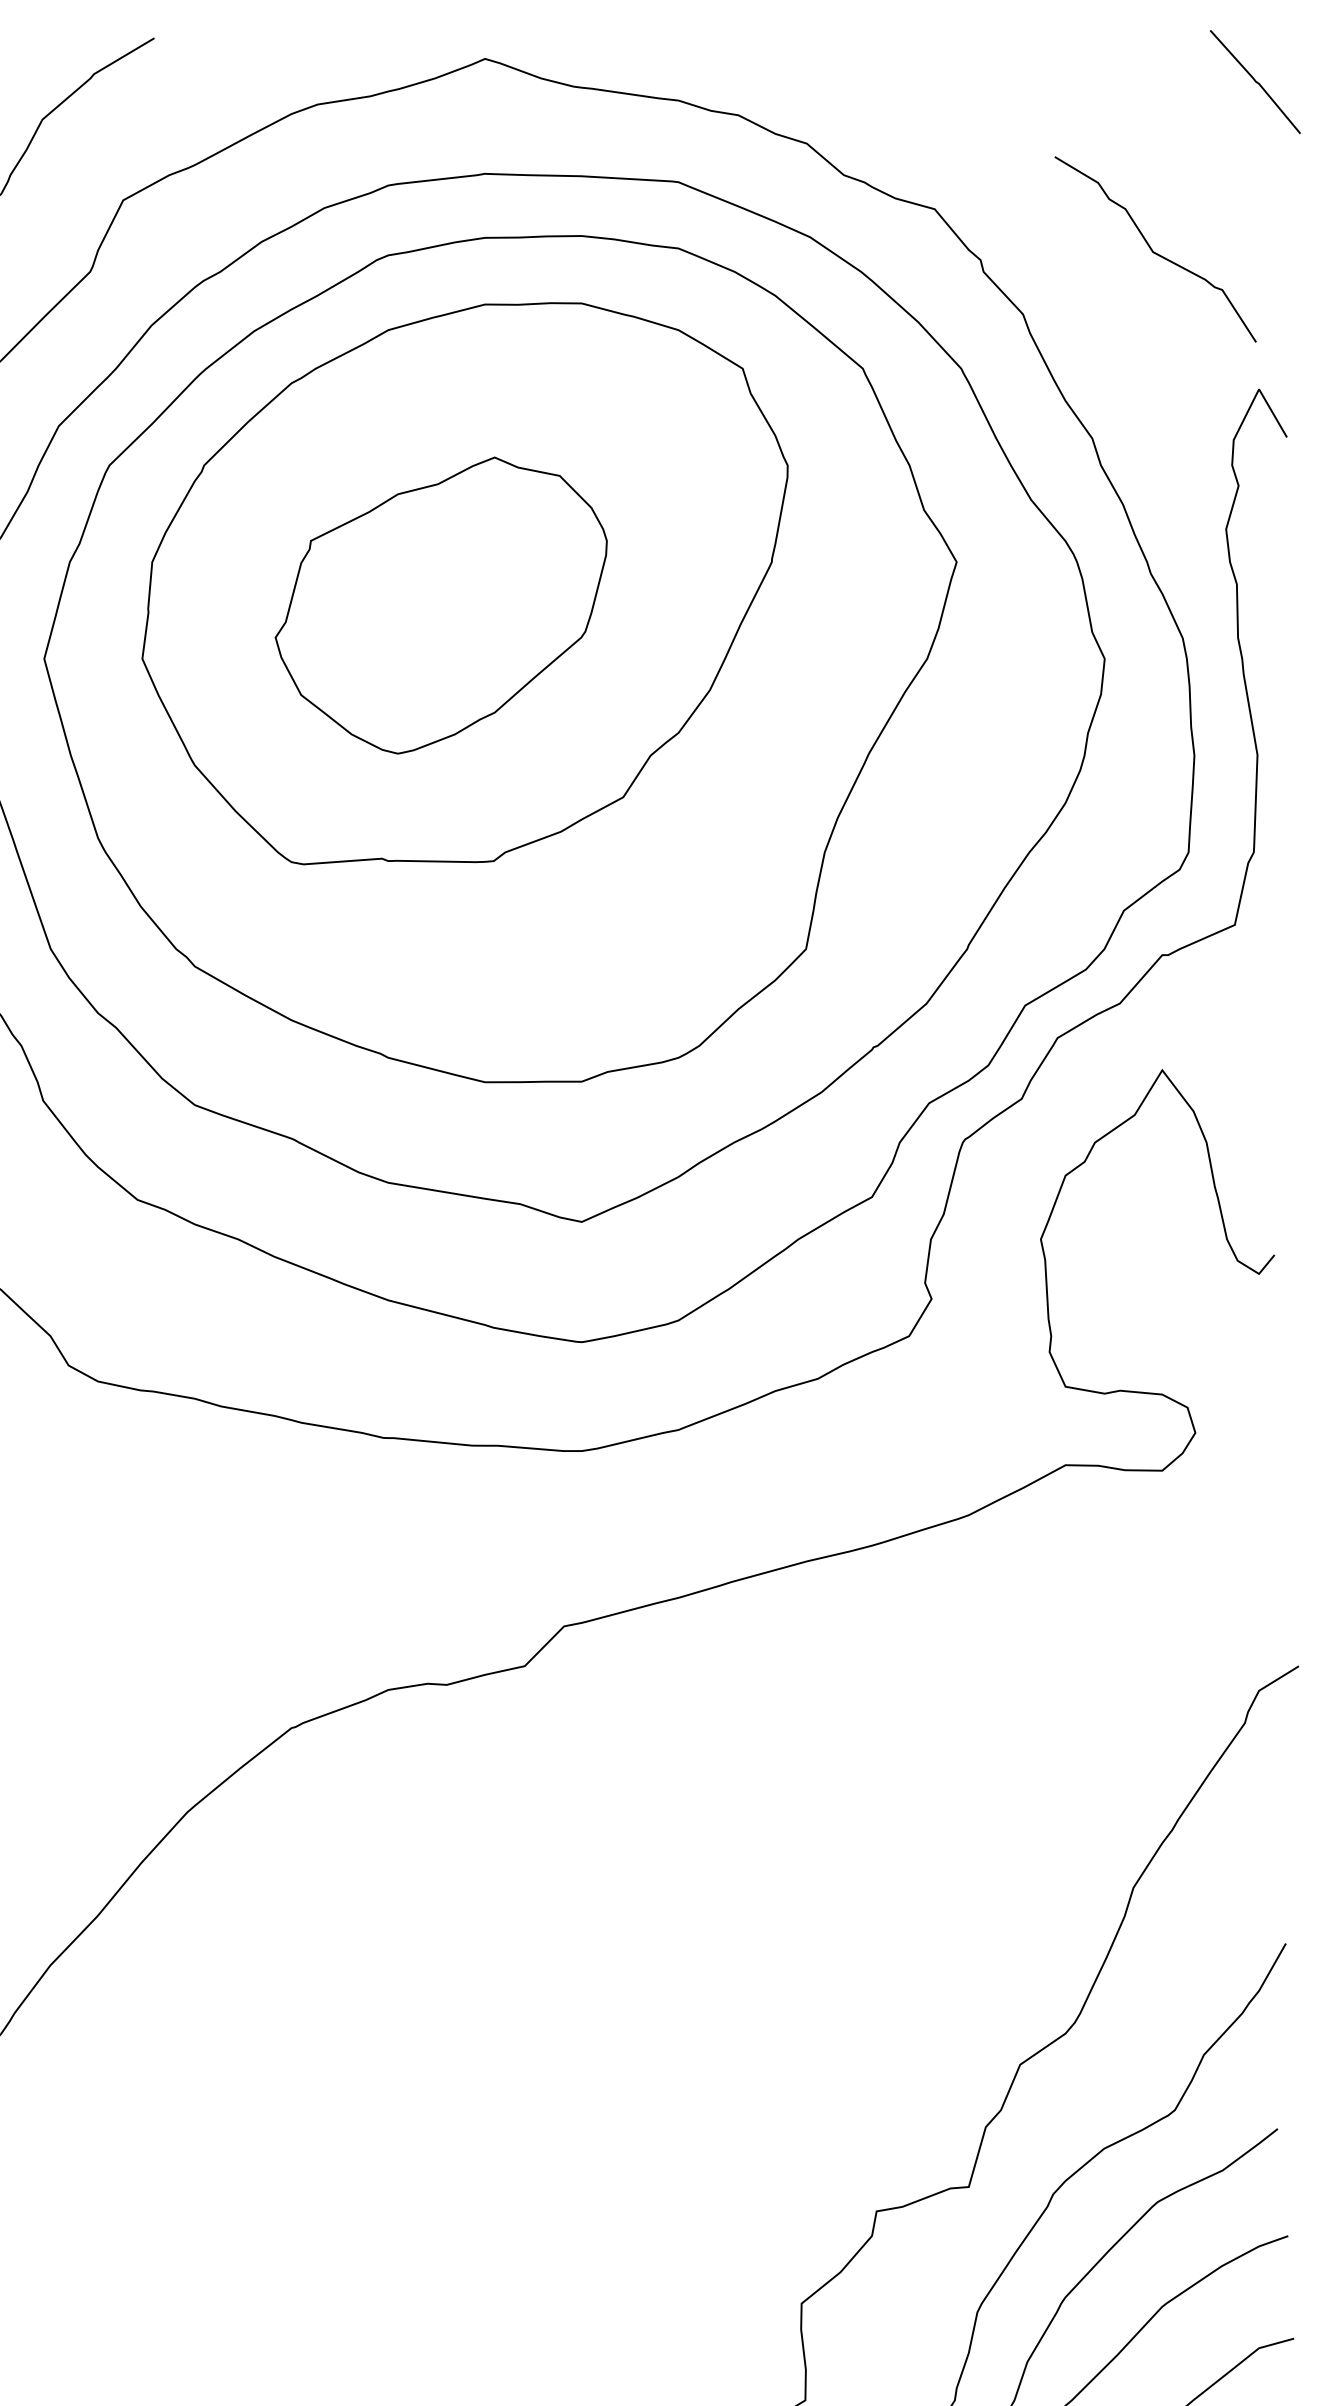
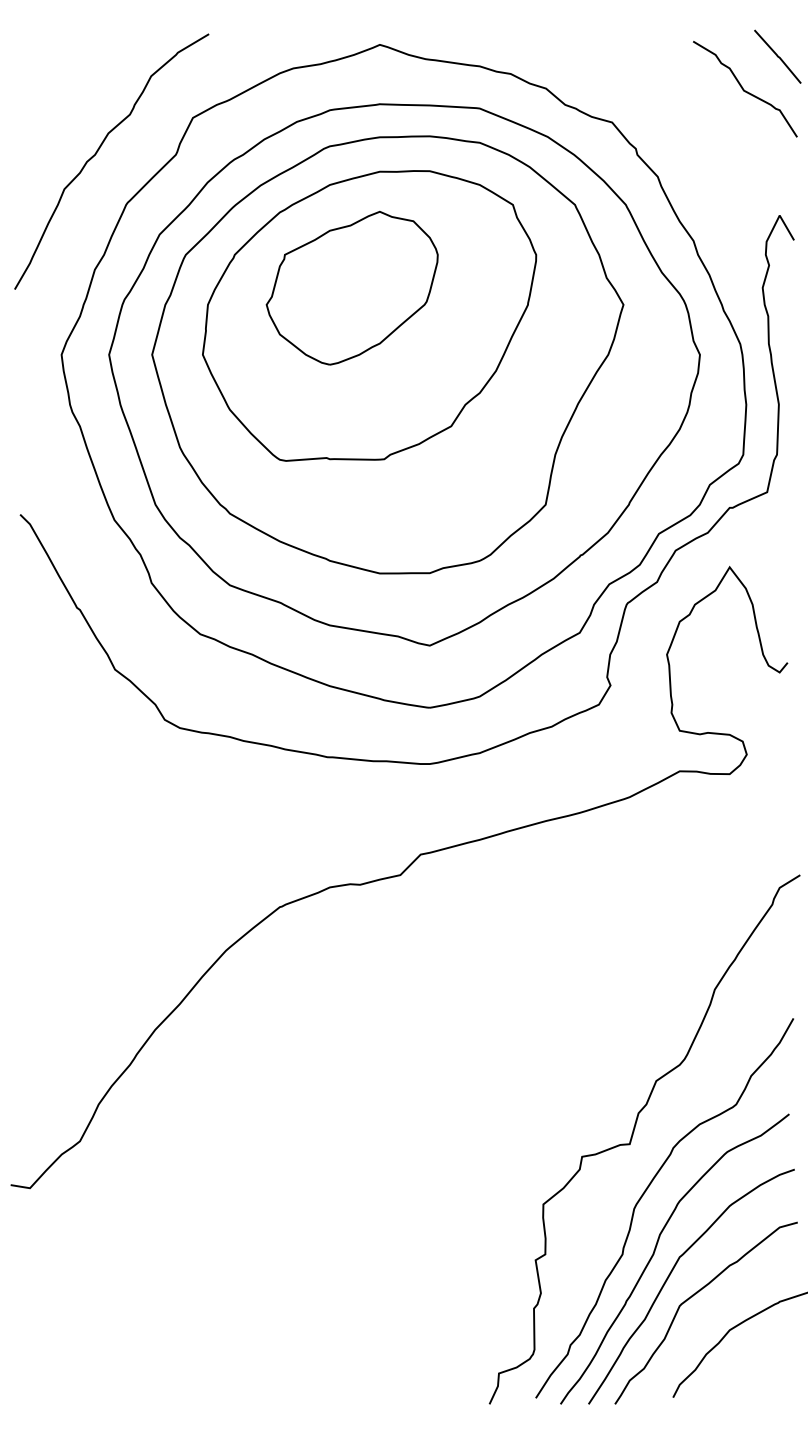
curve: (1154, 249) -> (744, 89), moved
part: (439, 604) -> (351, 287), moved

